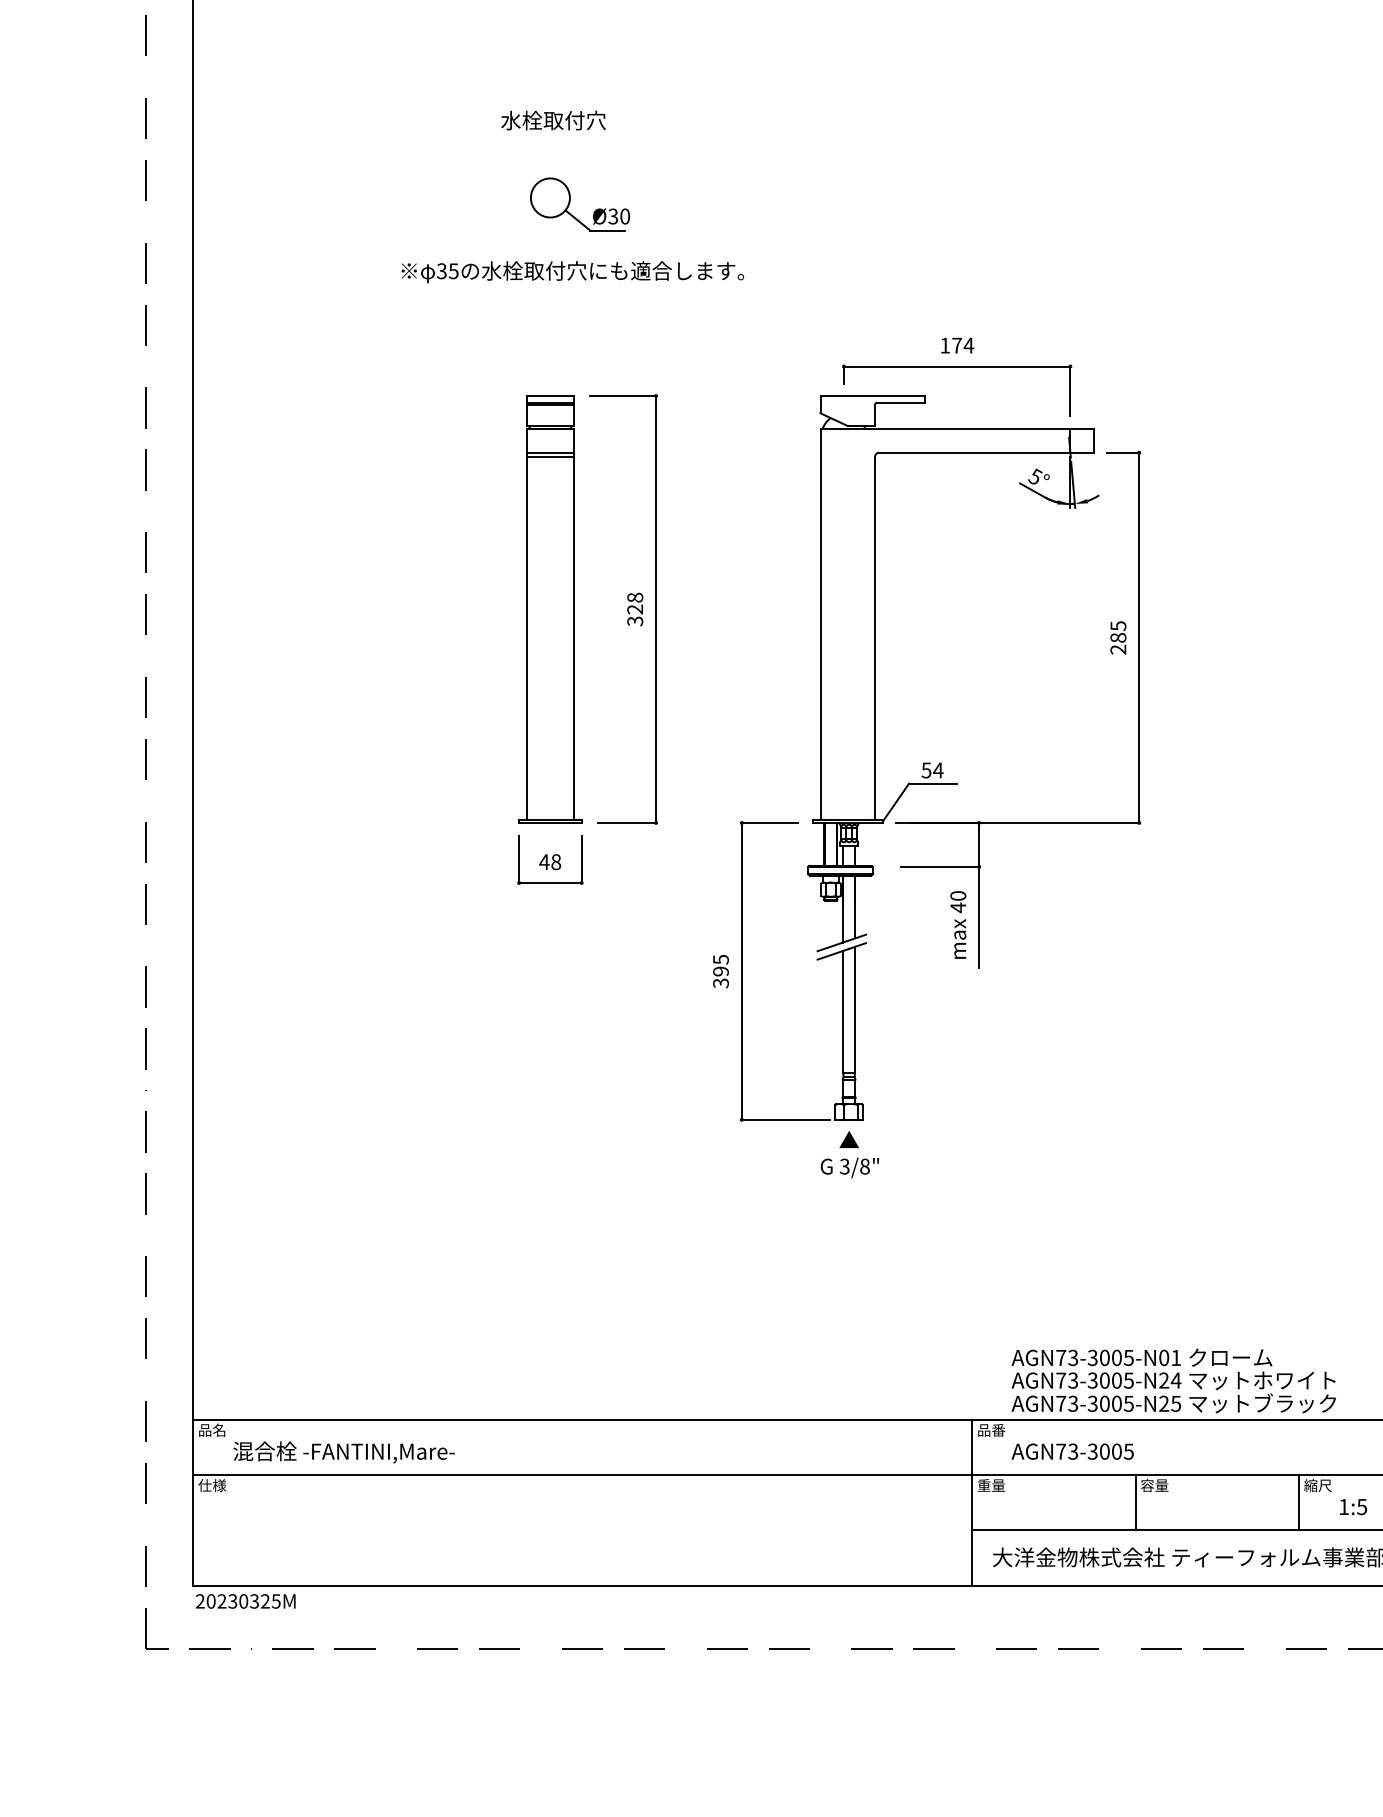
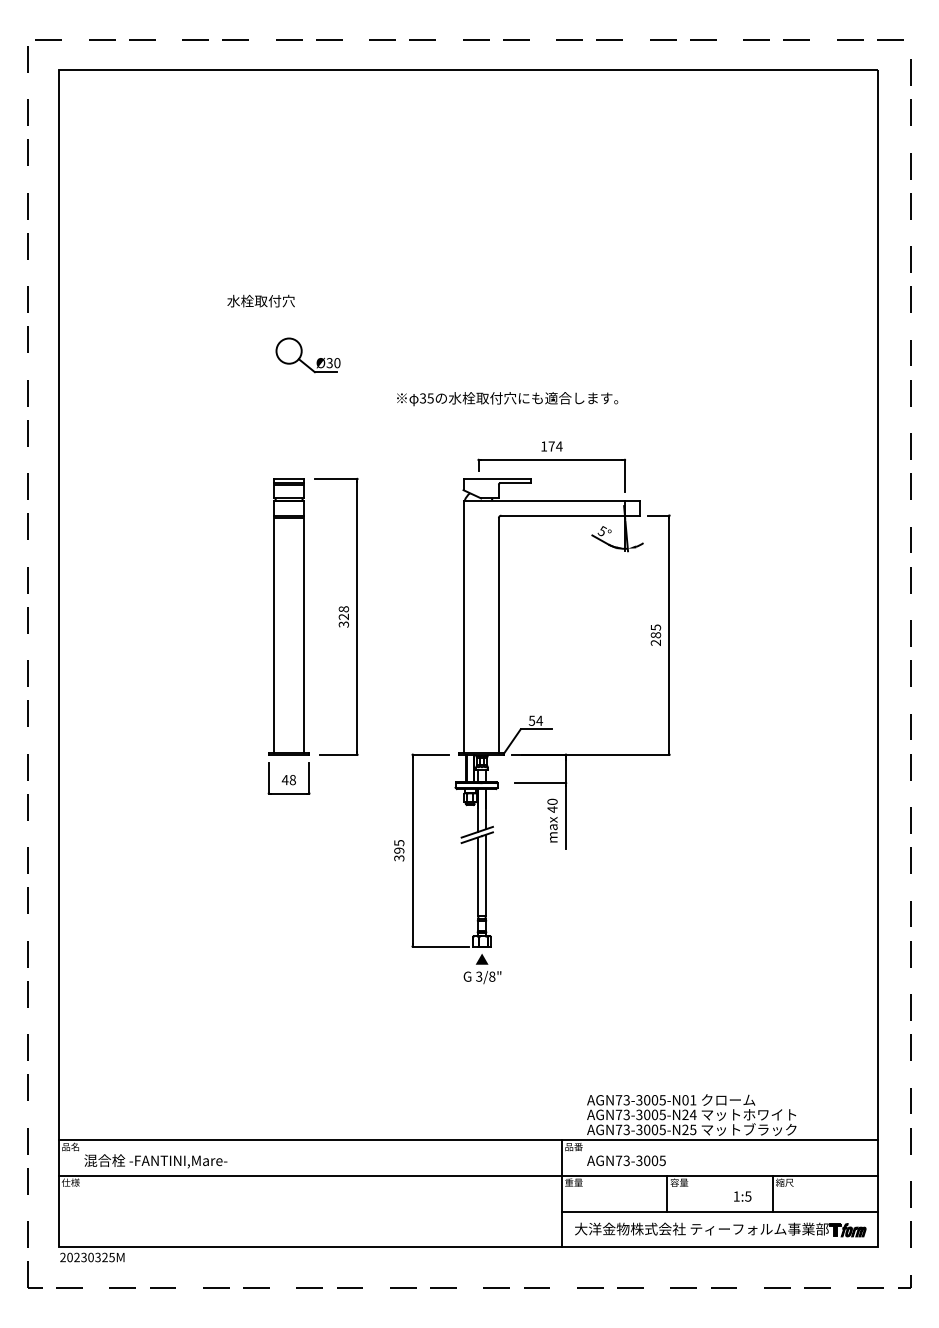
text: (552, 119) -> (260, 300), moved
text: (572, 272) -> (507, 399), moved
text: (1353, 1506) -> (742, 1196), moved

